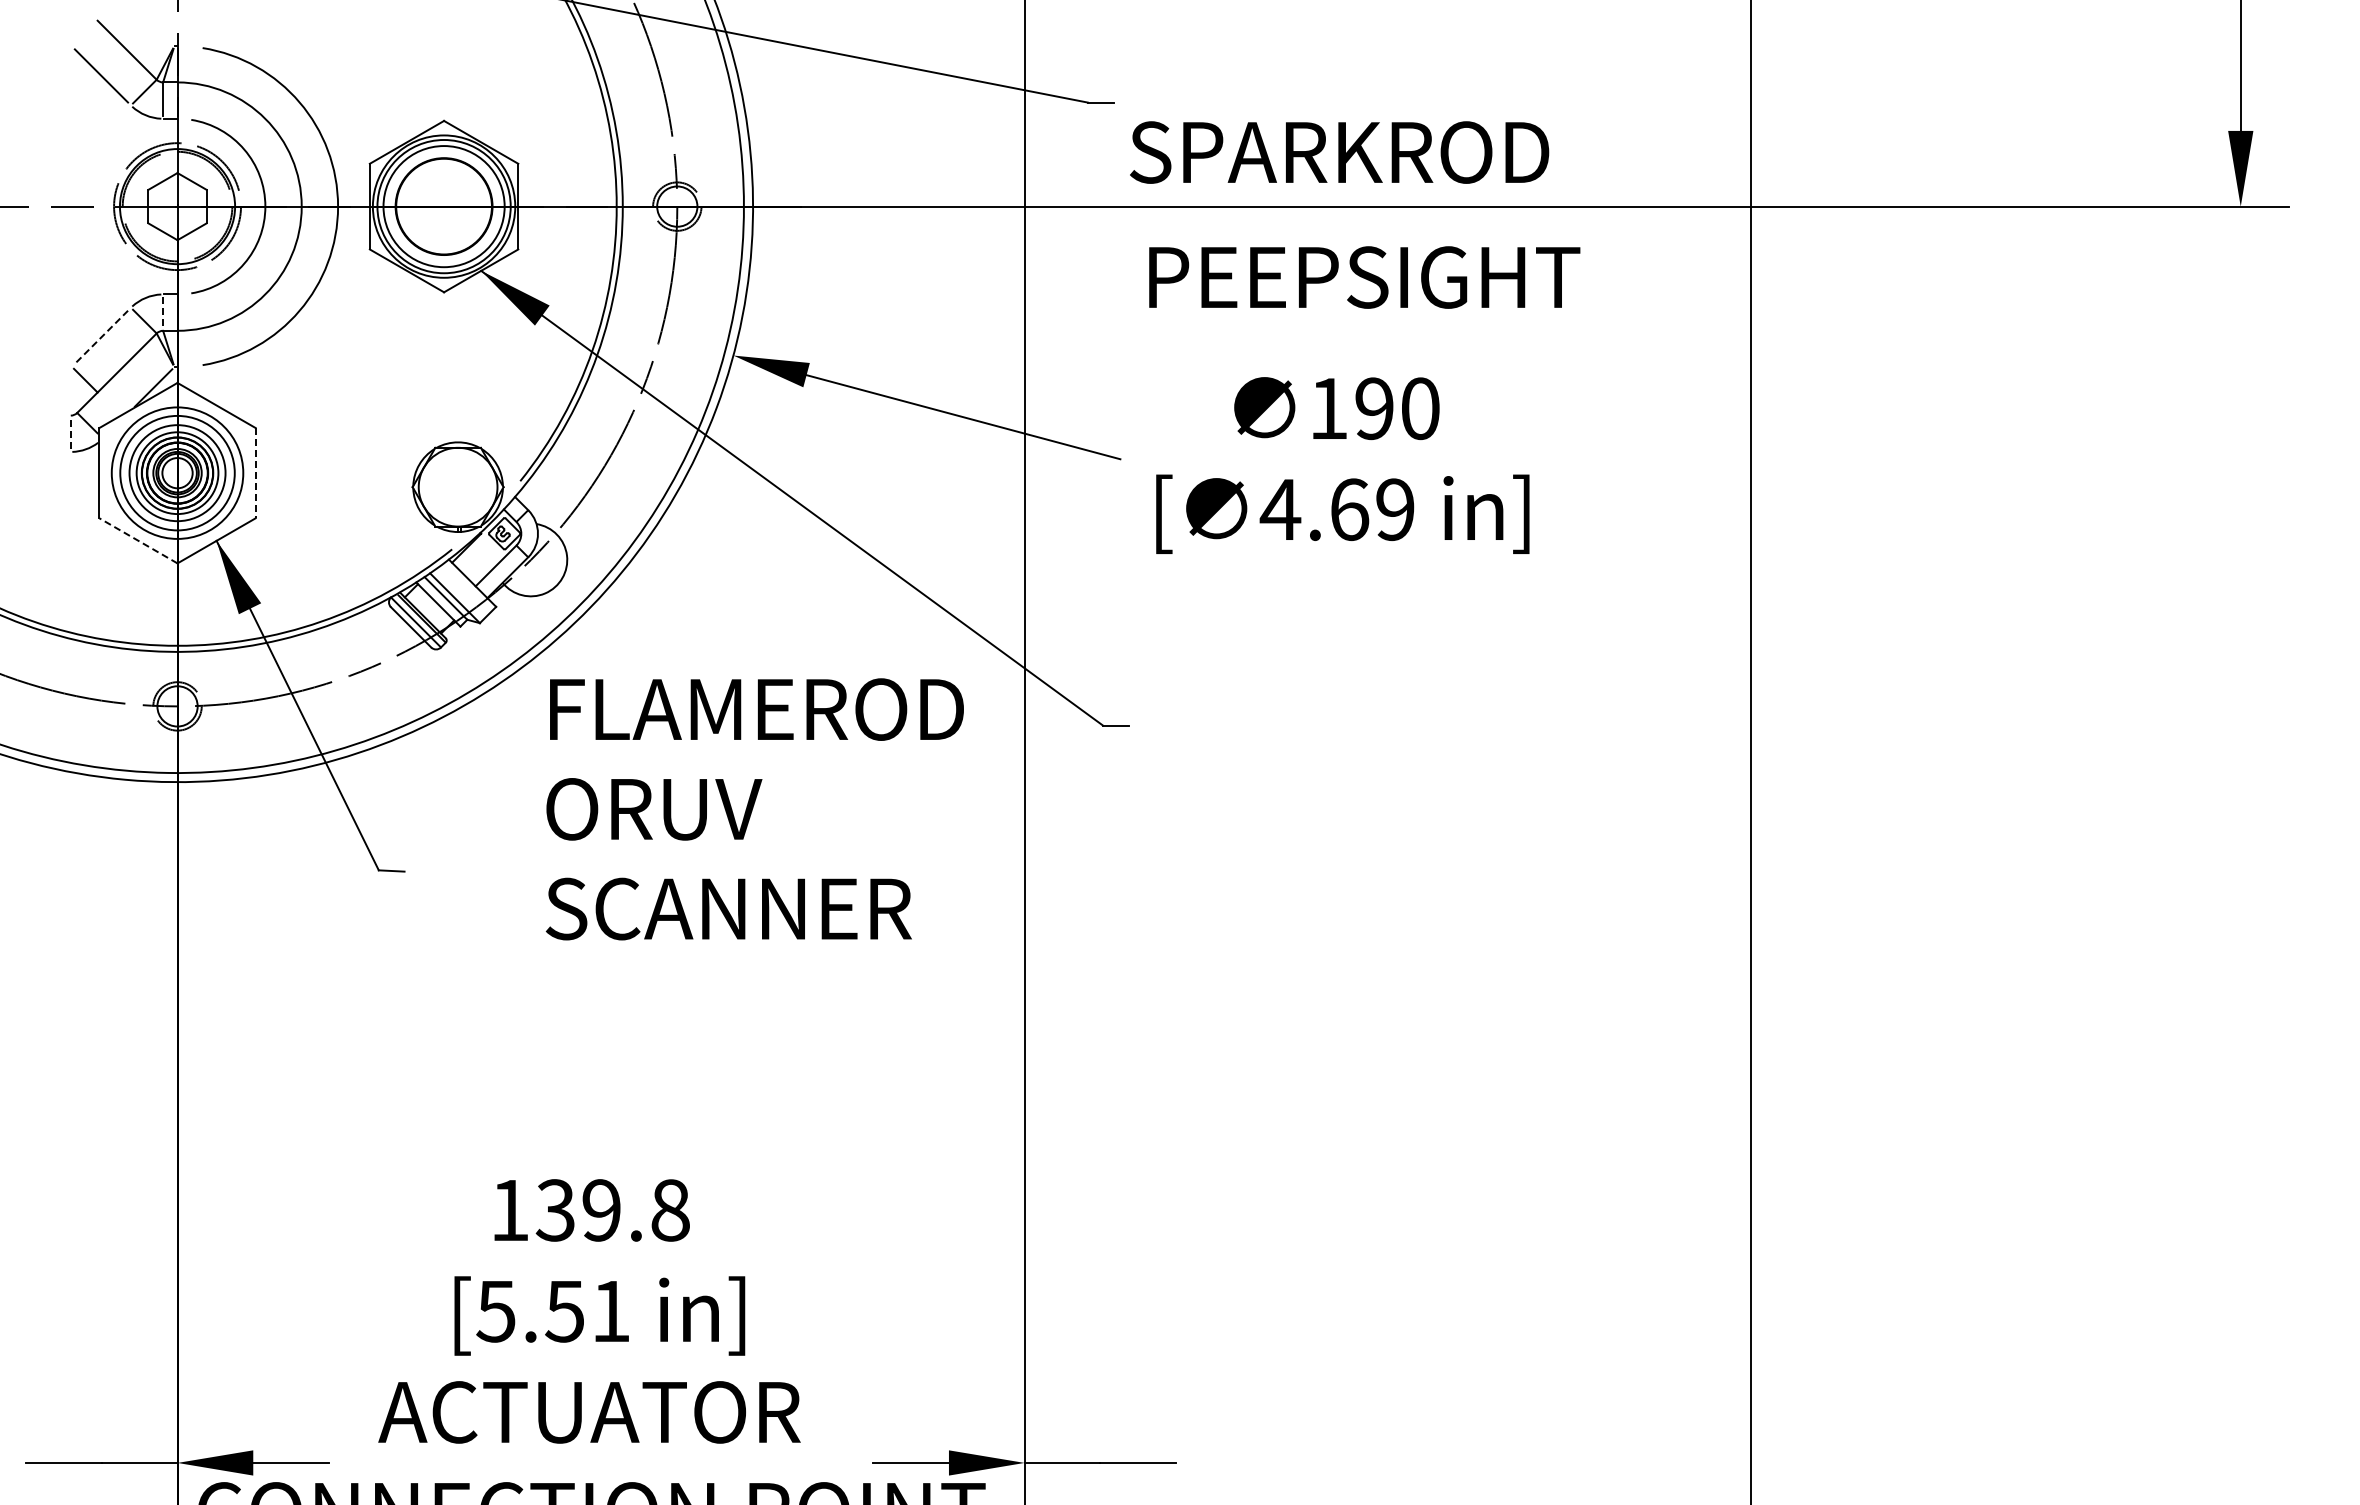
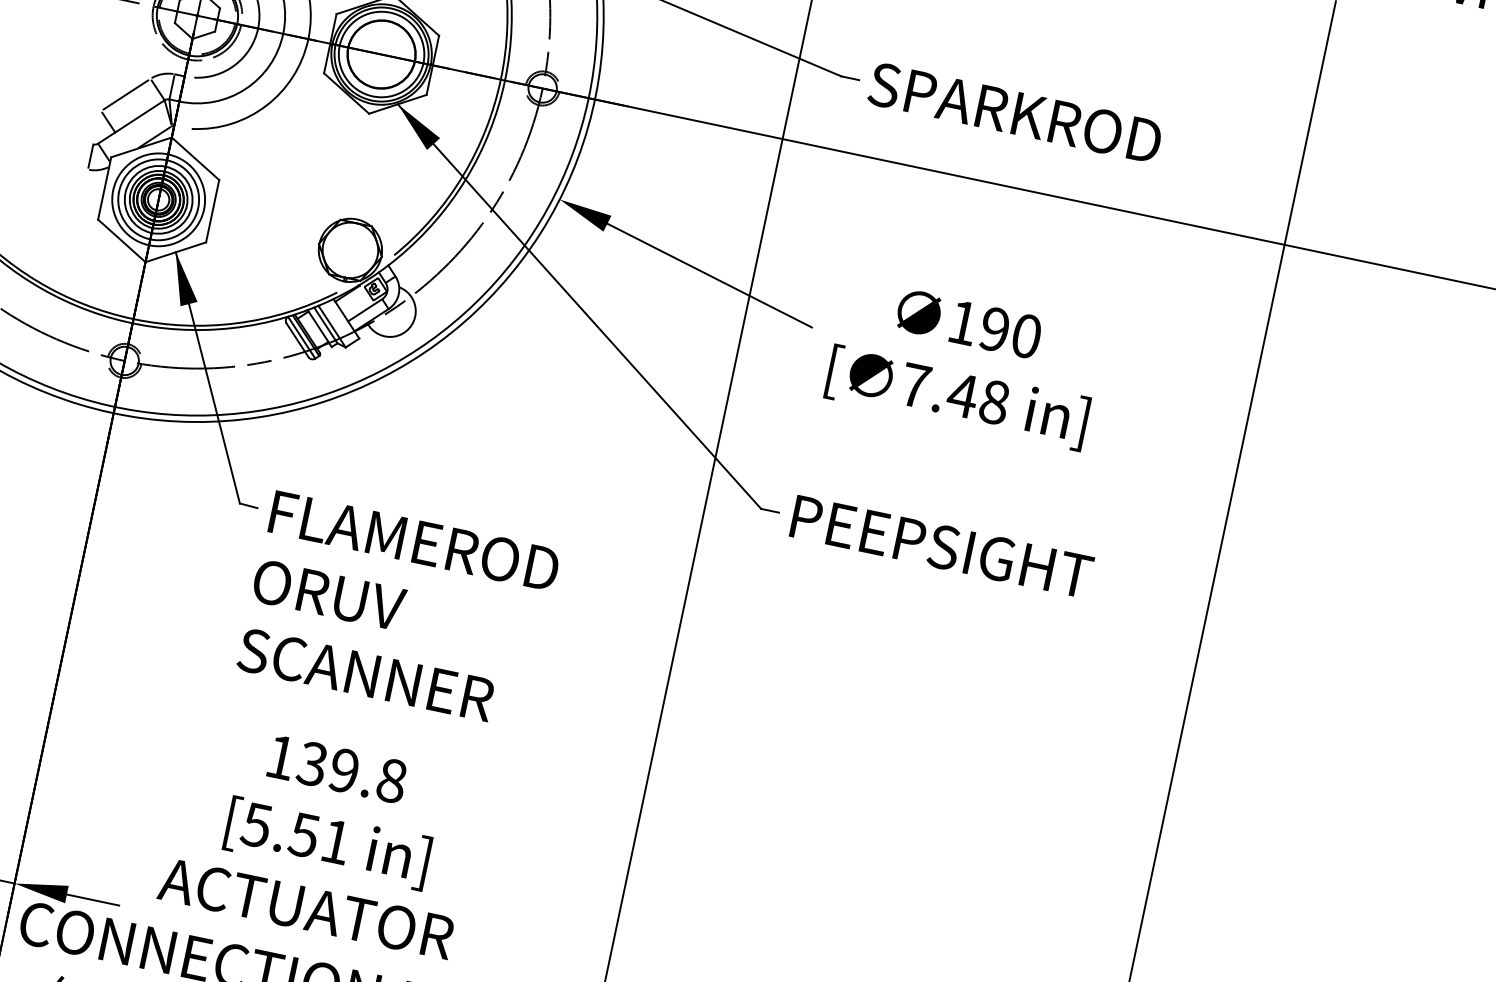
text: (1339, 152) -> (1015, 112), moved
text: (1364, 277) -> (941, 546), moved
line: (163, 314) -> (172, 88), dashed -> solid
line: (101, 337) -> (125, 95), dashed -> solid
line: (70, 432) -> (90, 156), dashed -> solid
line: (255, 473) -> (212, 211), dashed -> solid
text: (1336, 509) -> (953, 393), 4.69 -> 7.48
line: (138, 540) -> (121, 240), dashed -> solid
text: (754, 809) -> (398, 609), moved

